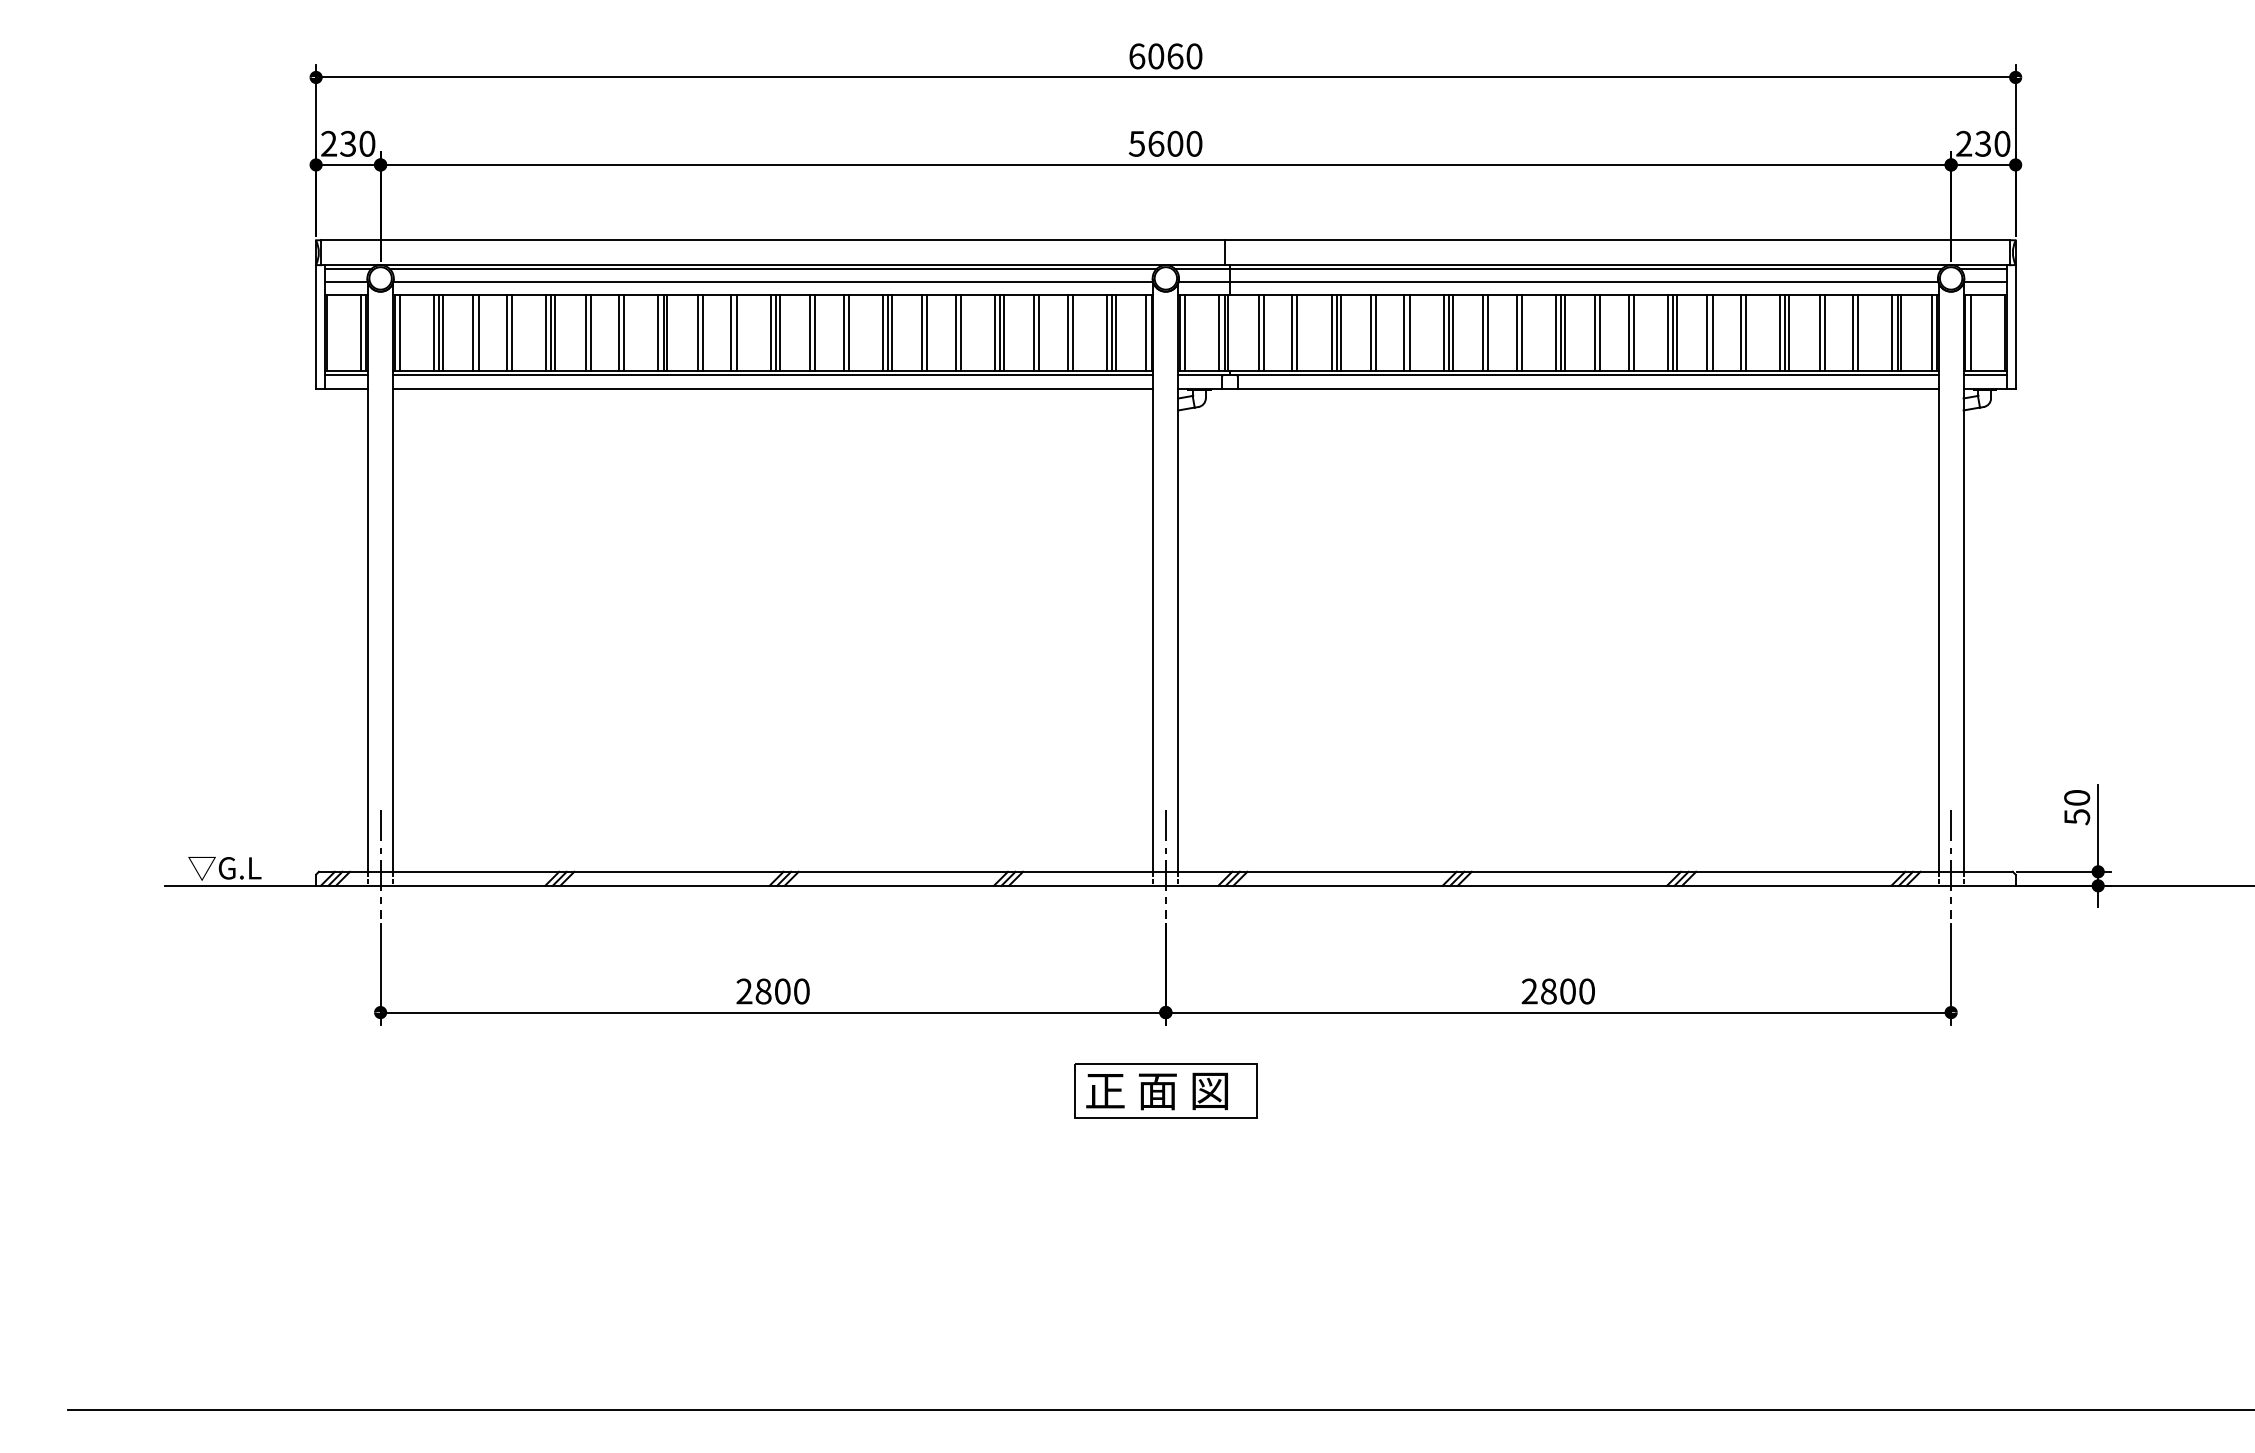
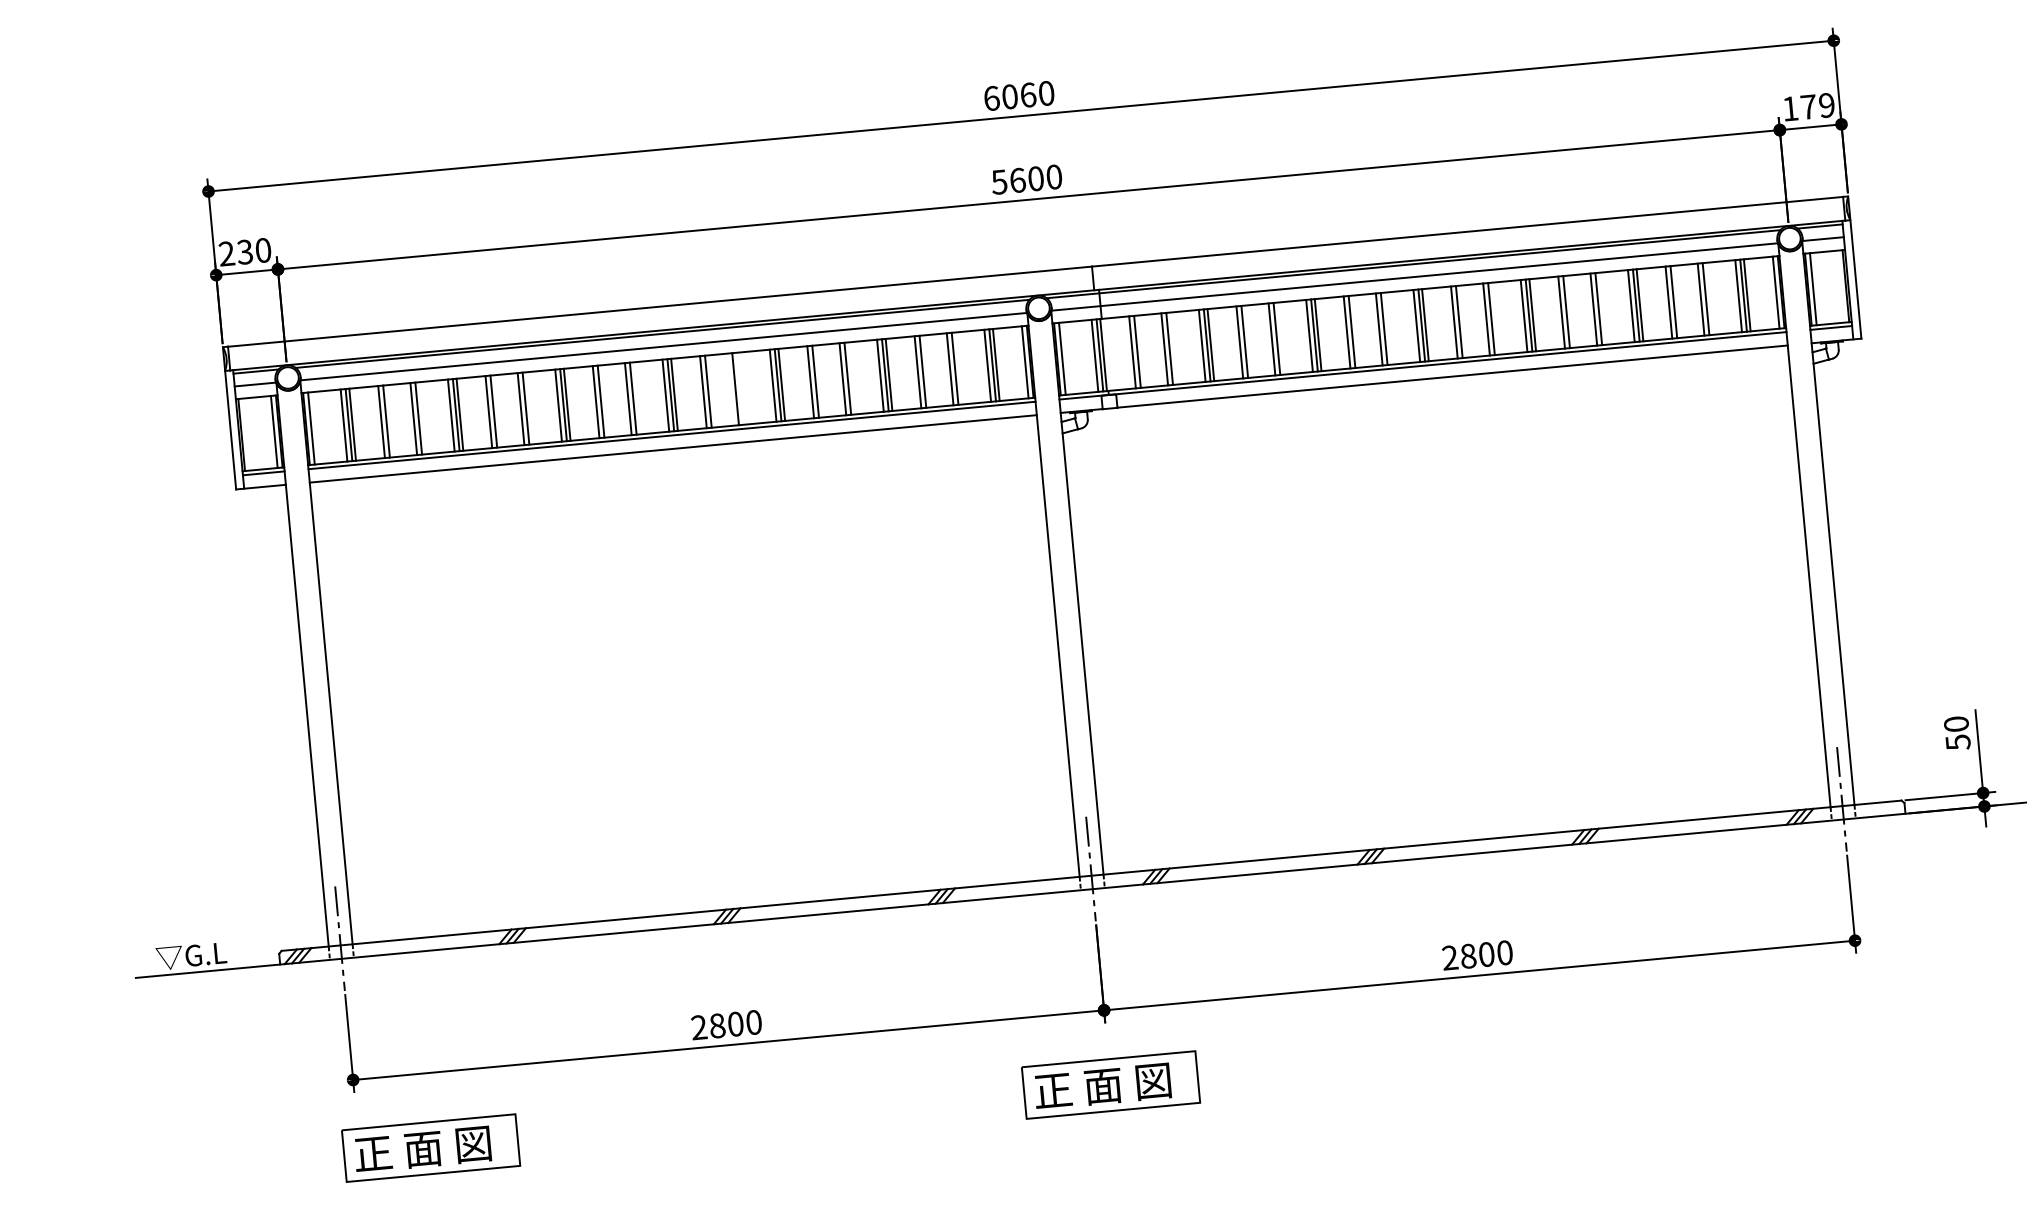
text: (1983, 143) -> (1808, 106), 230 -> 179
line: (848, 332) -> (740, 388), removed
part: (454, 1090) -> (430, 1147), added

